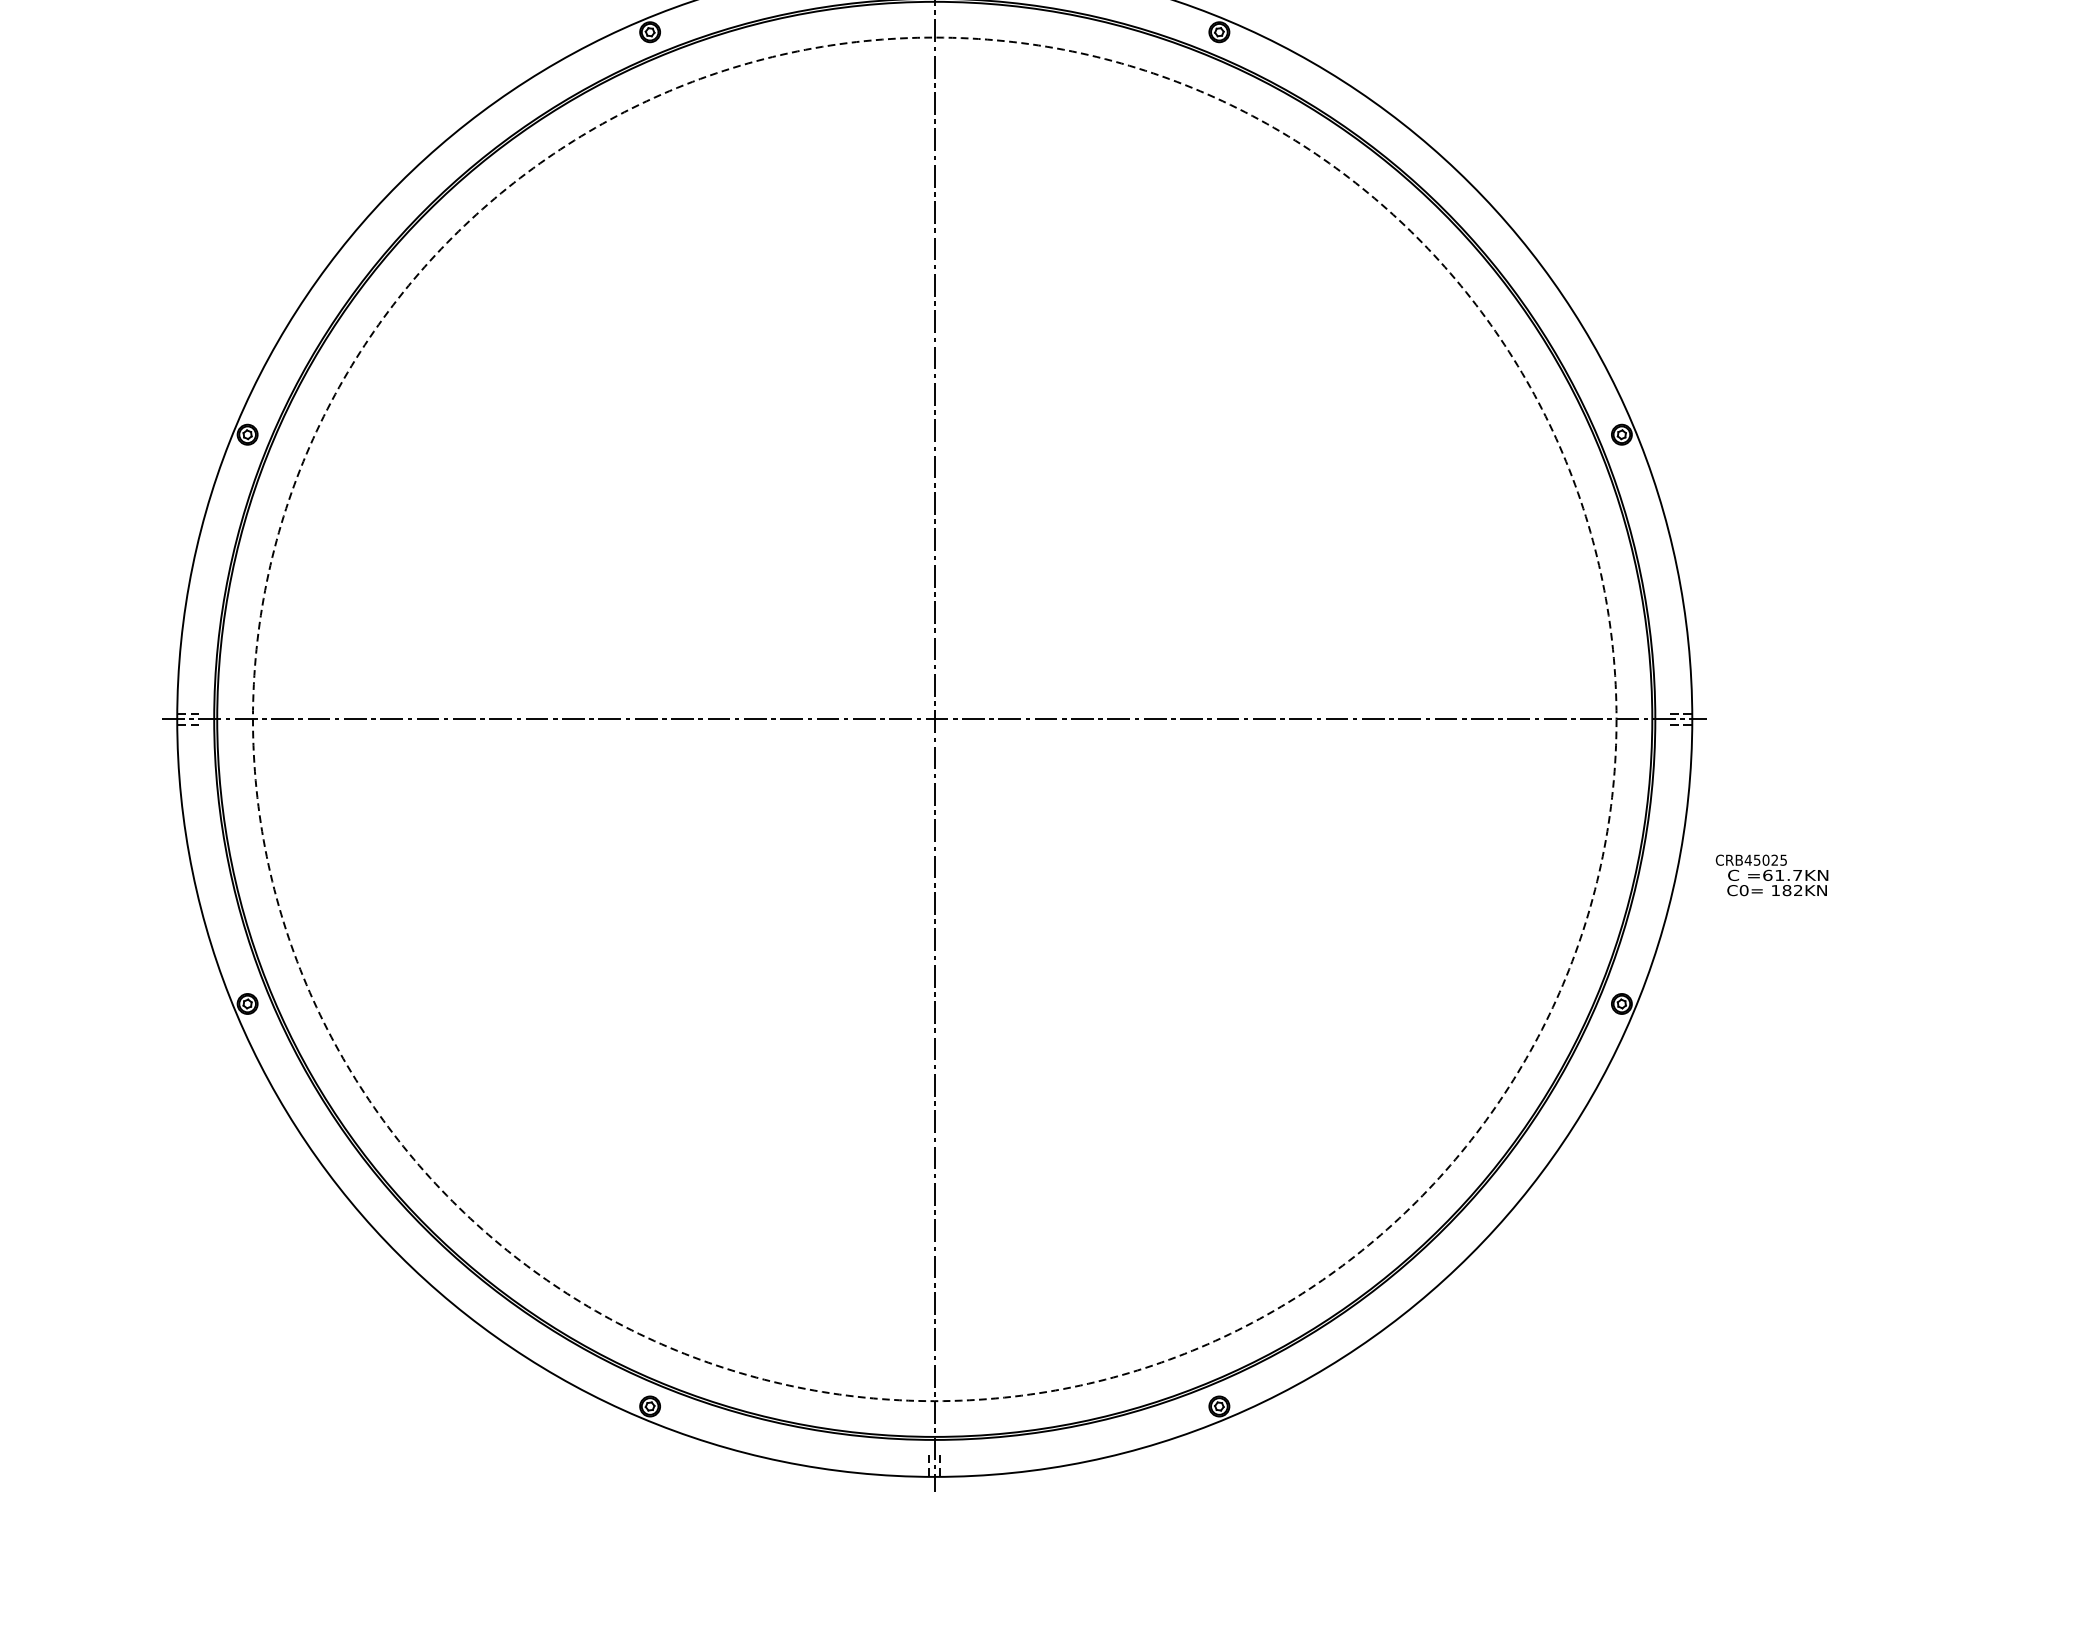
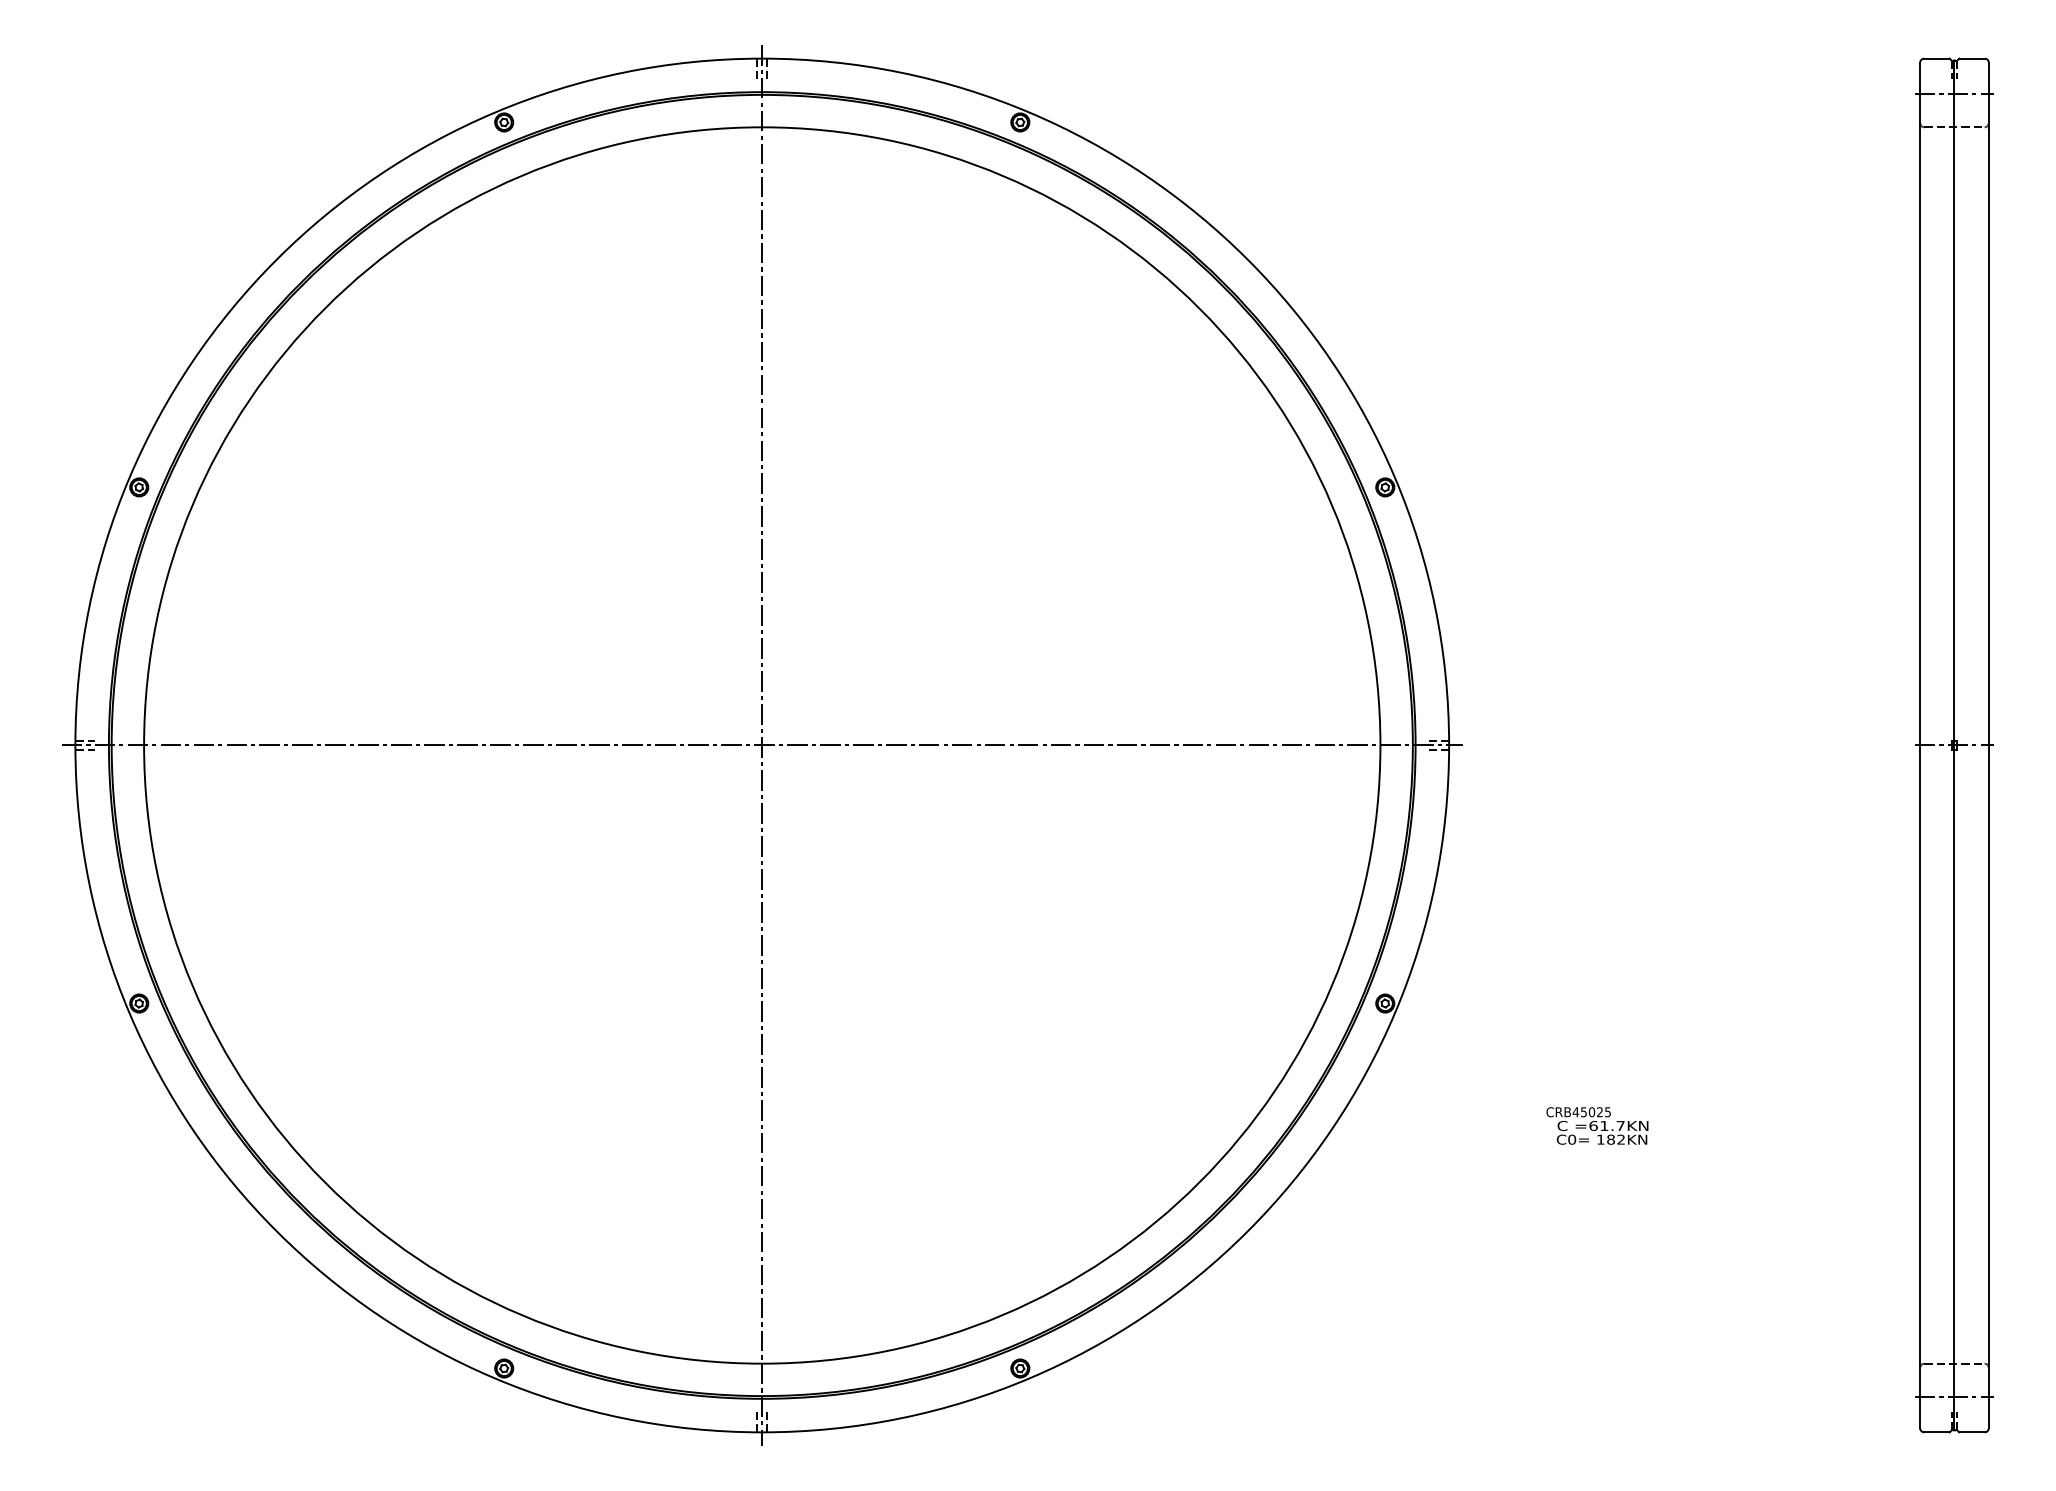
circle: (935, 719) -> (762, 745), dashed -> solid
text: (1772, 874) -> (1597, 1125), moved

